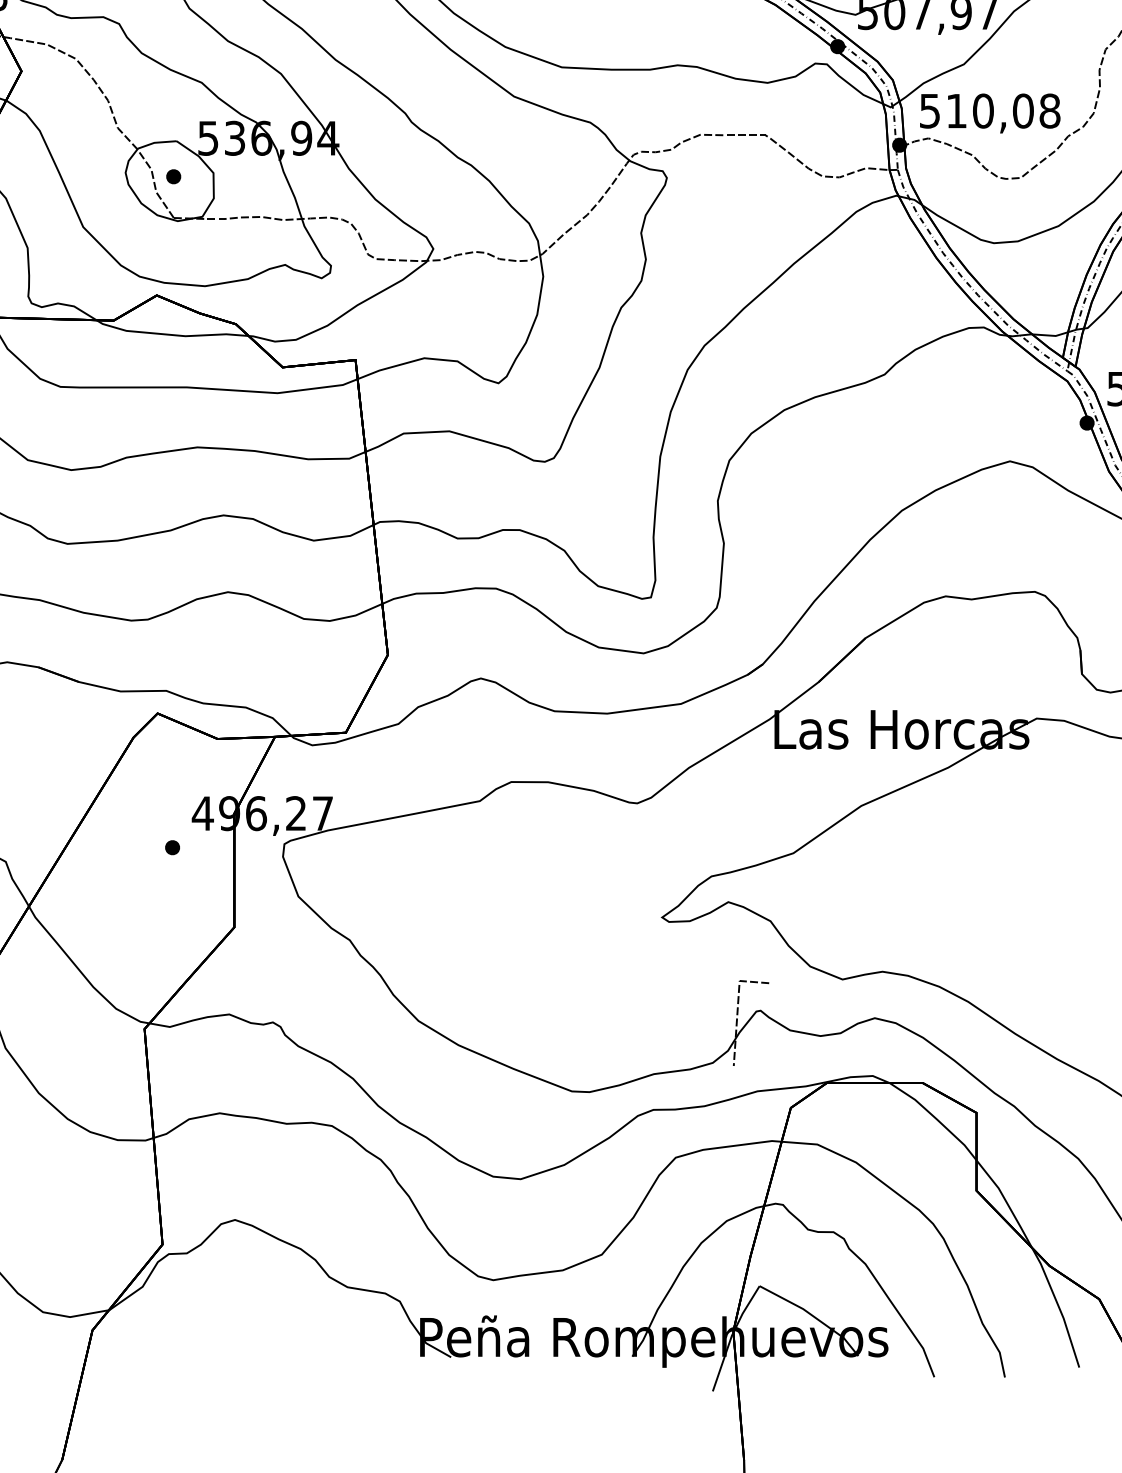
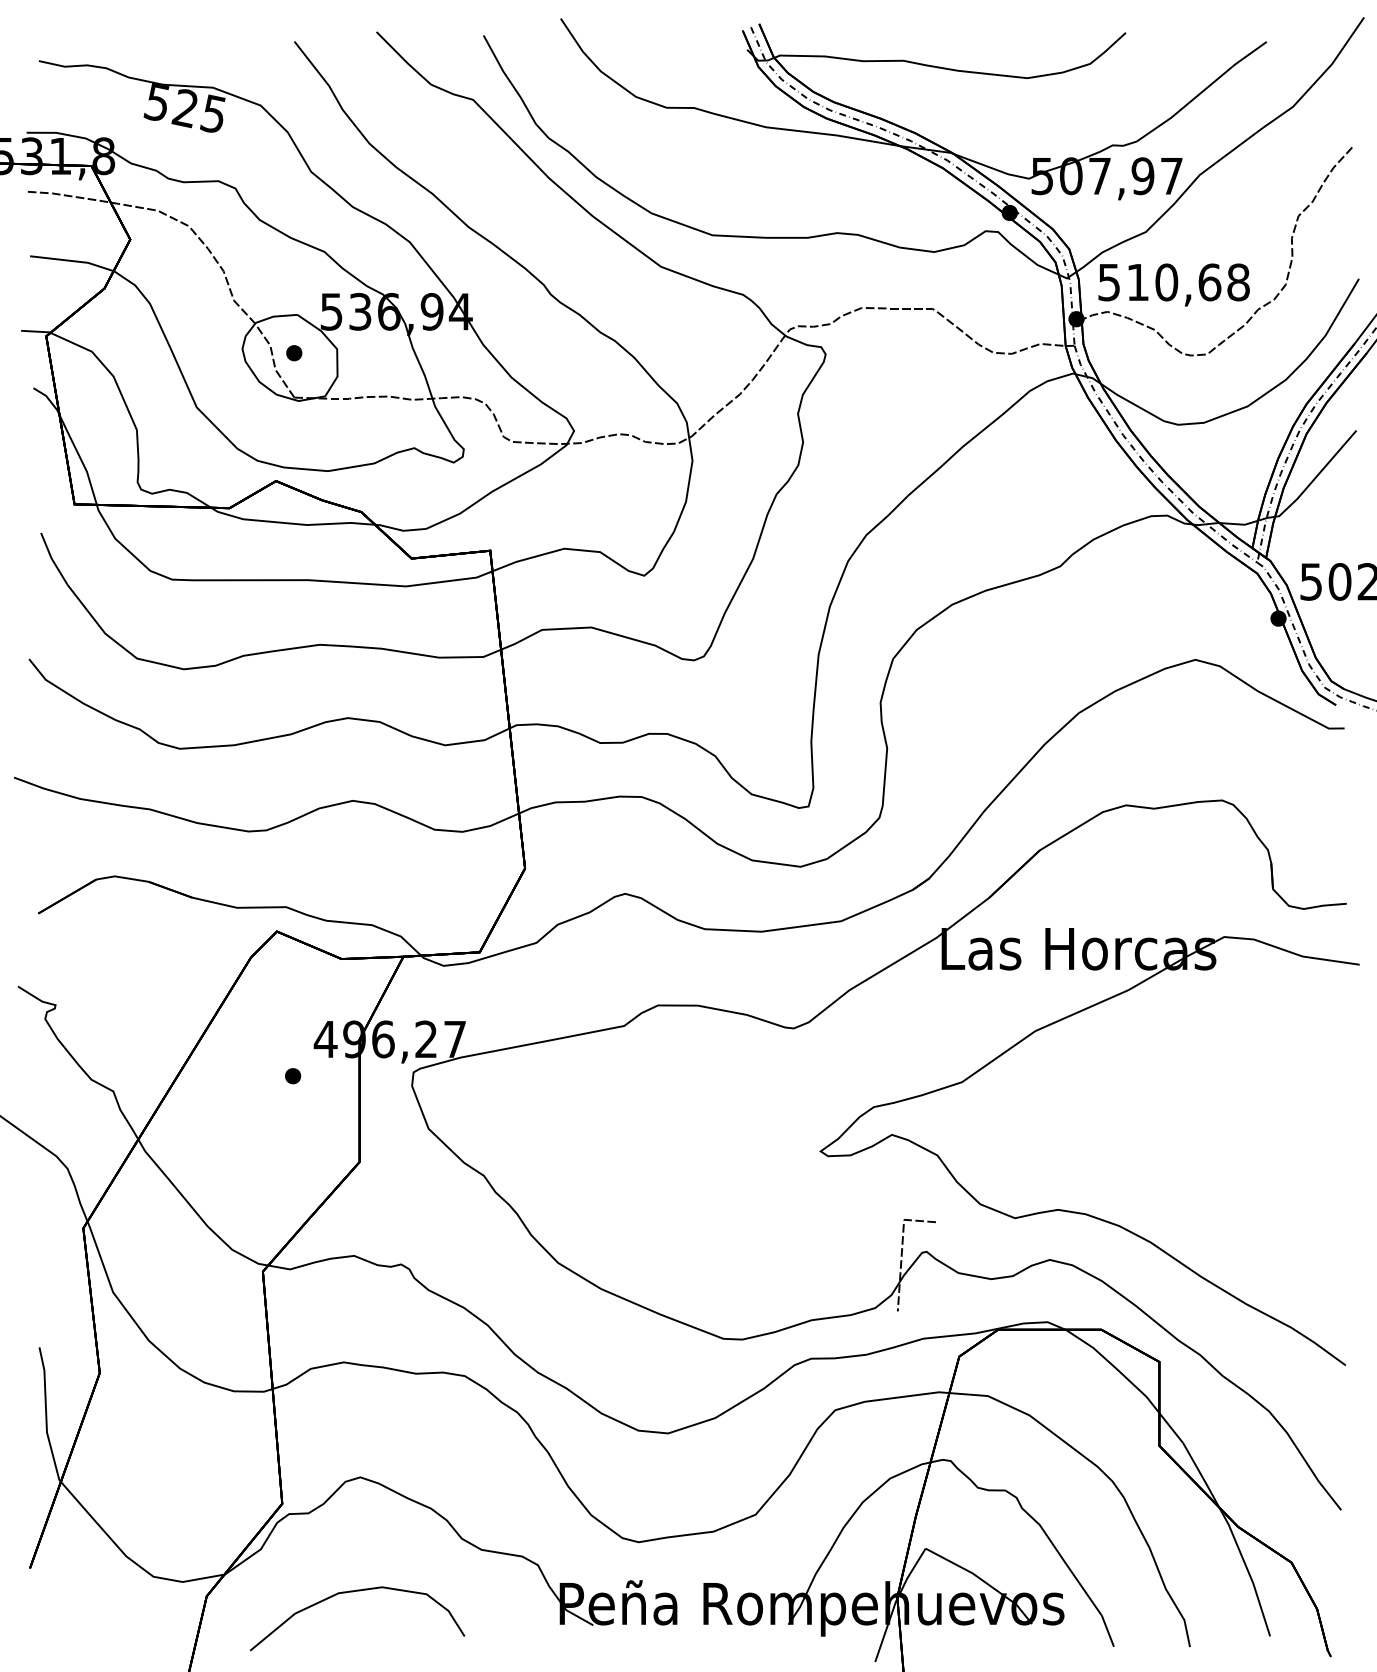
text: (1023, 111) -> (1209, 282), 510,08 -> 510,68
curve: (228, 1326) -> (353, 1592), added

